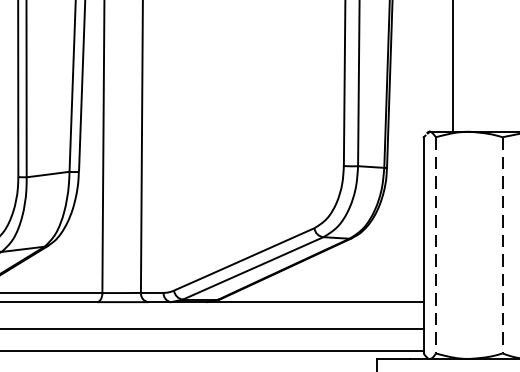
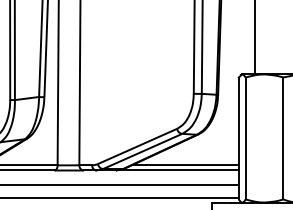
line: (435, 245) -> (245, 138), dashed -> solid
line: (502, 245) -> (283, 138), dashed -> solid
line: (329, 293) -> (185, 165), added

